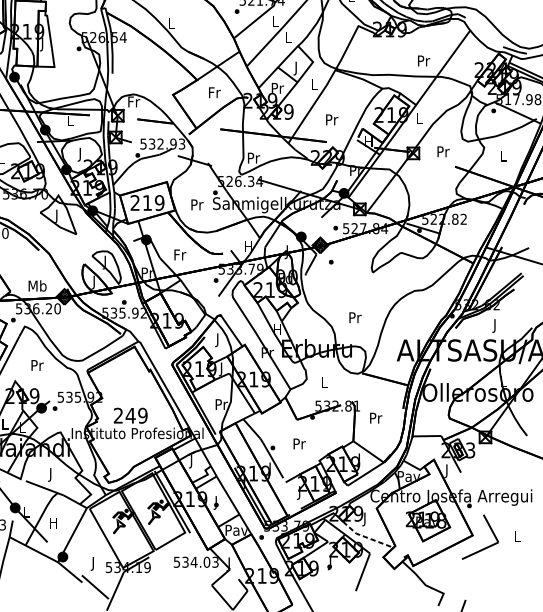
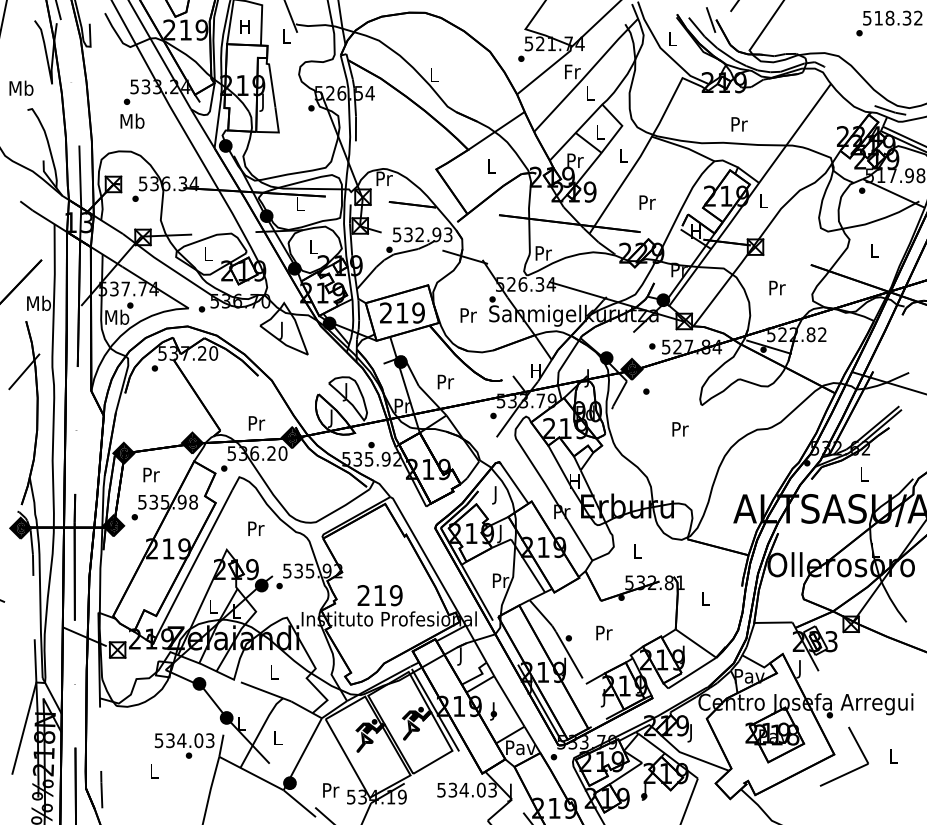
text: (275, 21) -> (572, 71), L -> Fr
text: (423, 61) -> (739, 124), moved
text: (296, 68) -> (600, 134), J -> L
text: (214, 92) -> (491, 166), Fr -> L
text: (134, 101) -> (384, 178), Fr -> Pr
text: (443, 151) -> (777, 287), moved
text: (80, 154) -> (313, 248), J -> L
text: (179, 254) -> (445, 381), Fr -> Pr
text: (37, 285) -> (256, 422), Mb -> Pr
text: (355, 317) -> (680, 429), moved
text: (495, 326) -> (864, 476), J -> L
text: (130, 415) -> (379, 595), 249 -> 219
text: (376, 417) -> (706, 598), Pr -> L
text: (51, 475) -> (274, 674), J -> L
text: (53, 522) -> (277, 737), H -> L
line: (365, 537) -> (692, 757), dashed -> solid
text: (94, 564) -> (331, 792), J -> Pr

